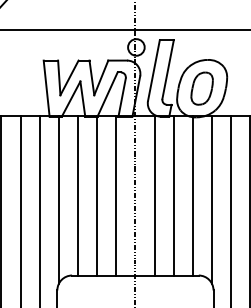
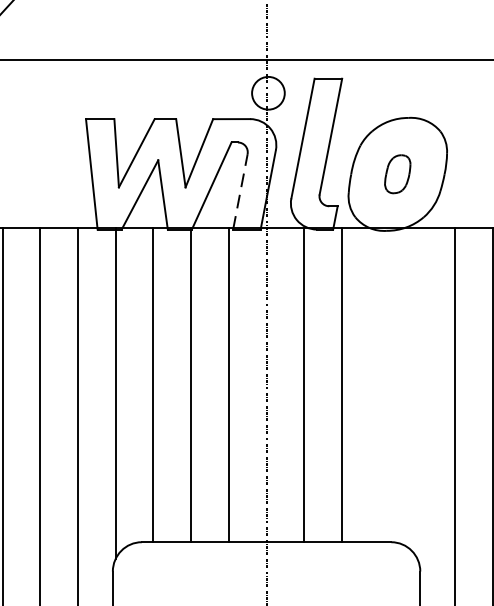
part: (201, 88) -> (396, 174), size x0.6
line: (122, 97) -> (241, 191), solid -> dashed
line: (192, 195) -> (378, 384), removed
line: (212, 199) -> (418, 392), removed

